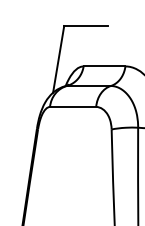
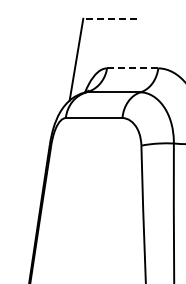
line: (86, 25) -> (110, 18), solid -> dashed
line: (104, 66) -> (132, 68), solid -> dashed

